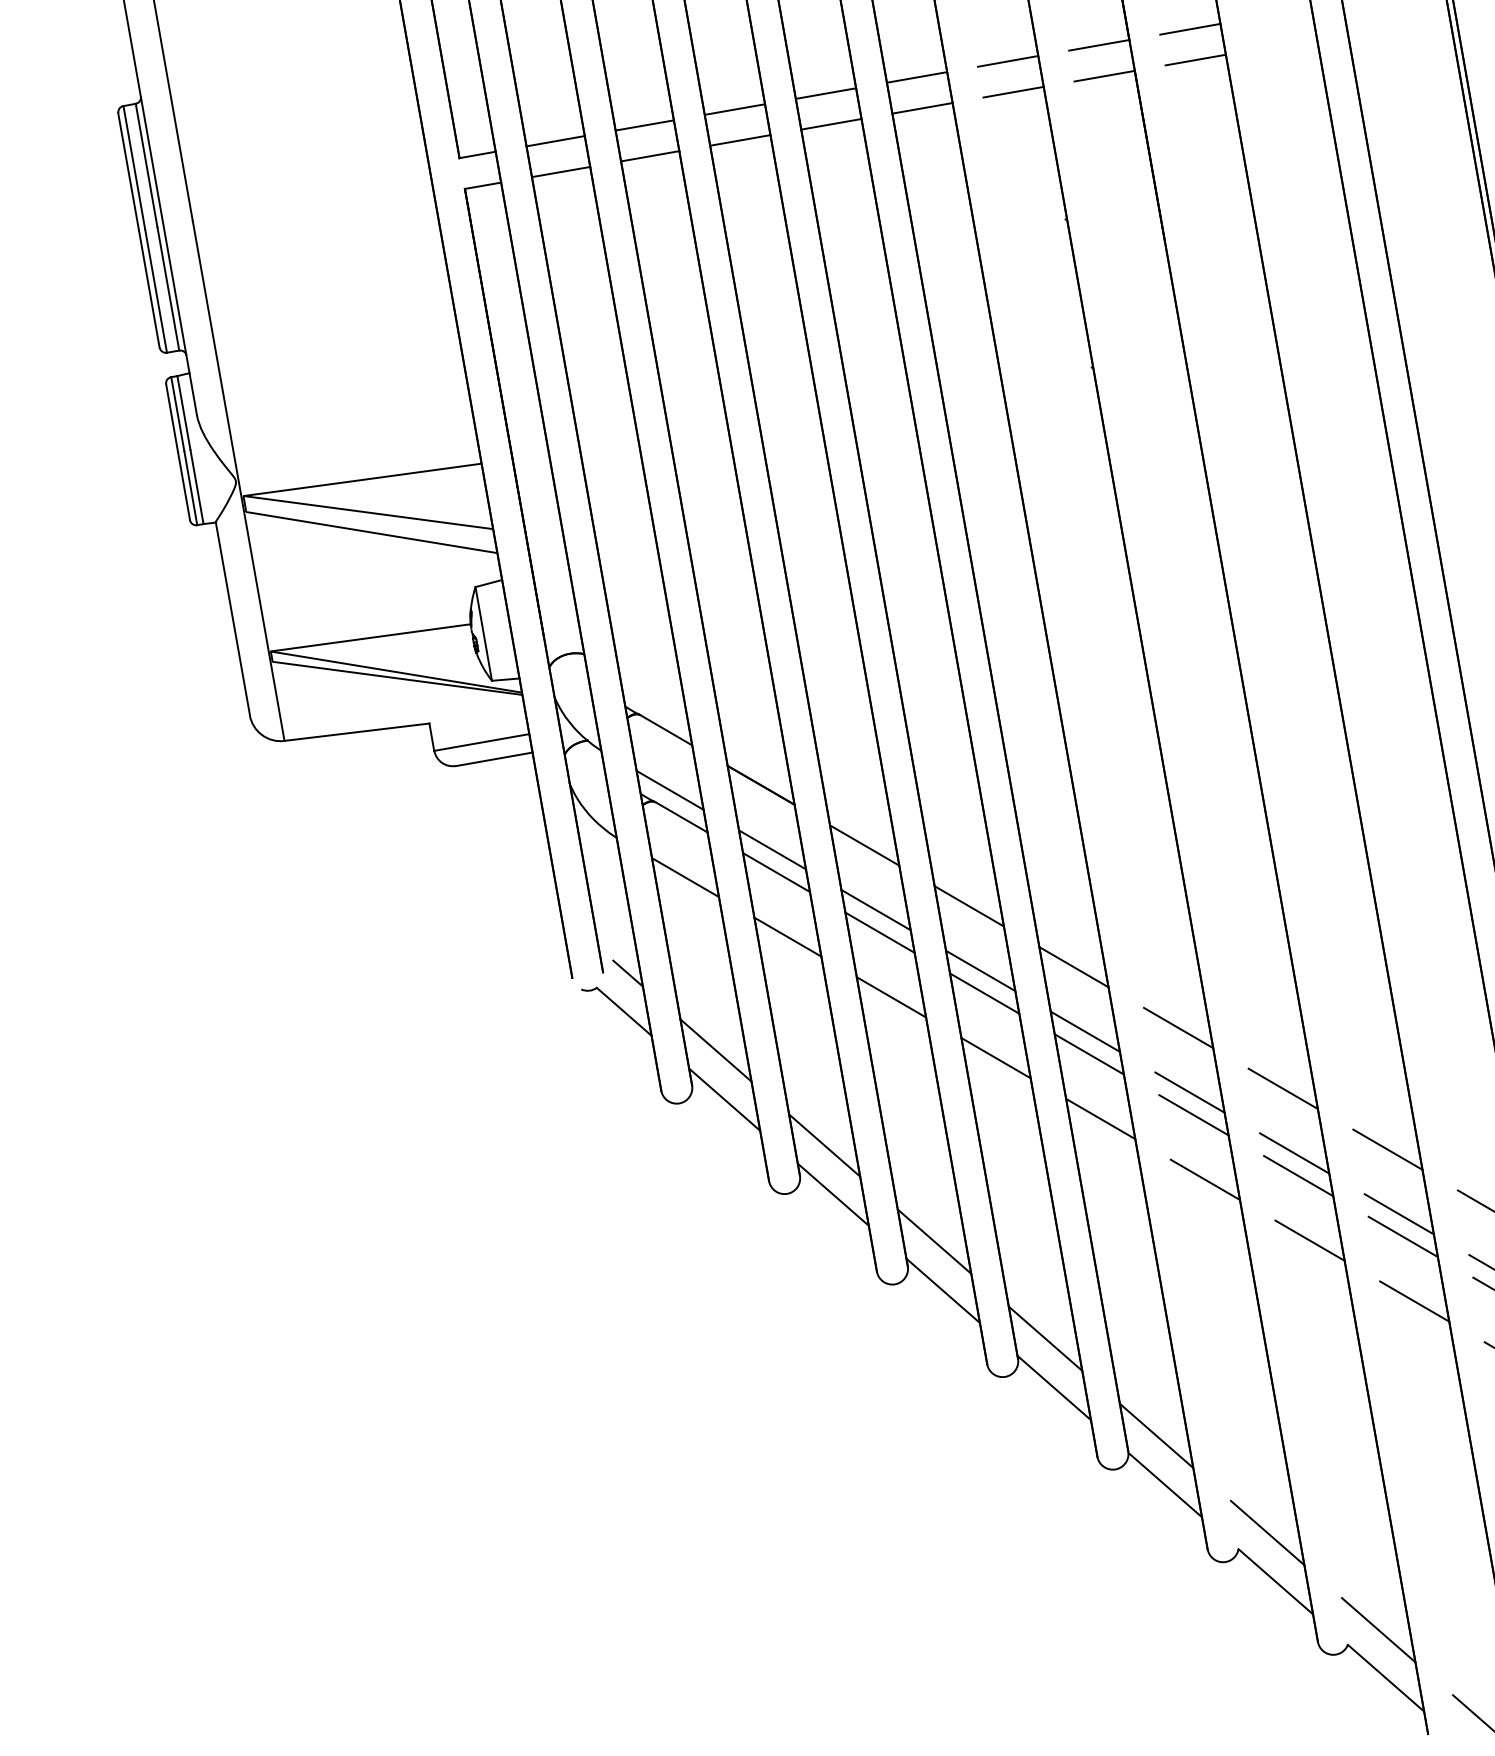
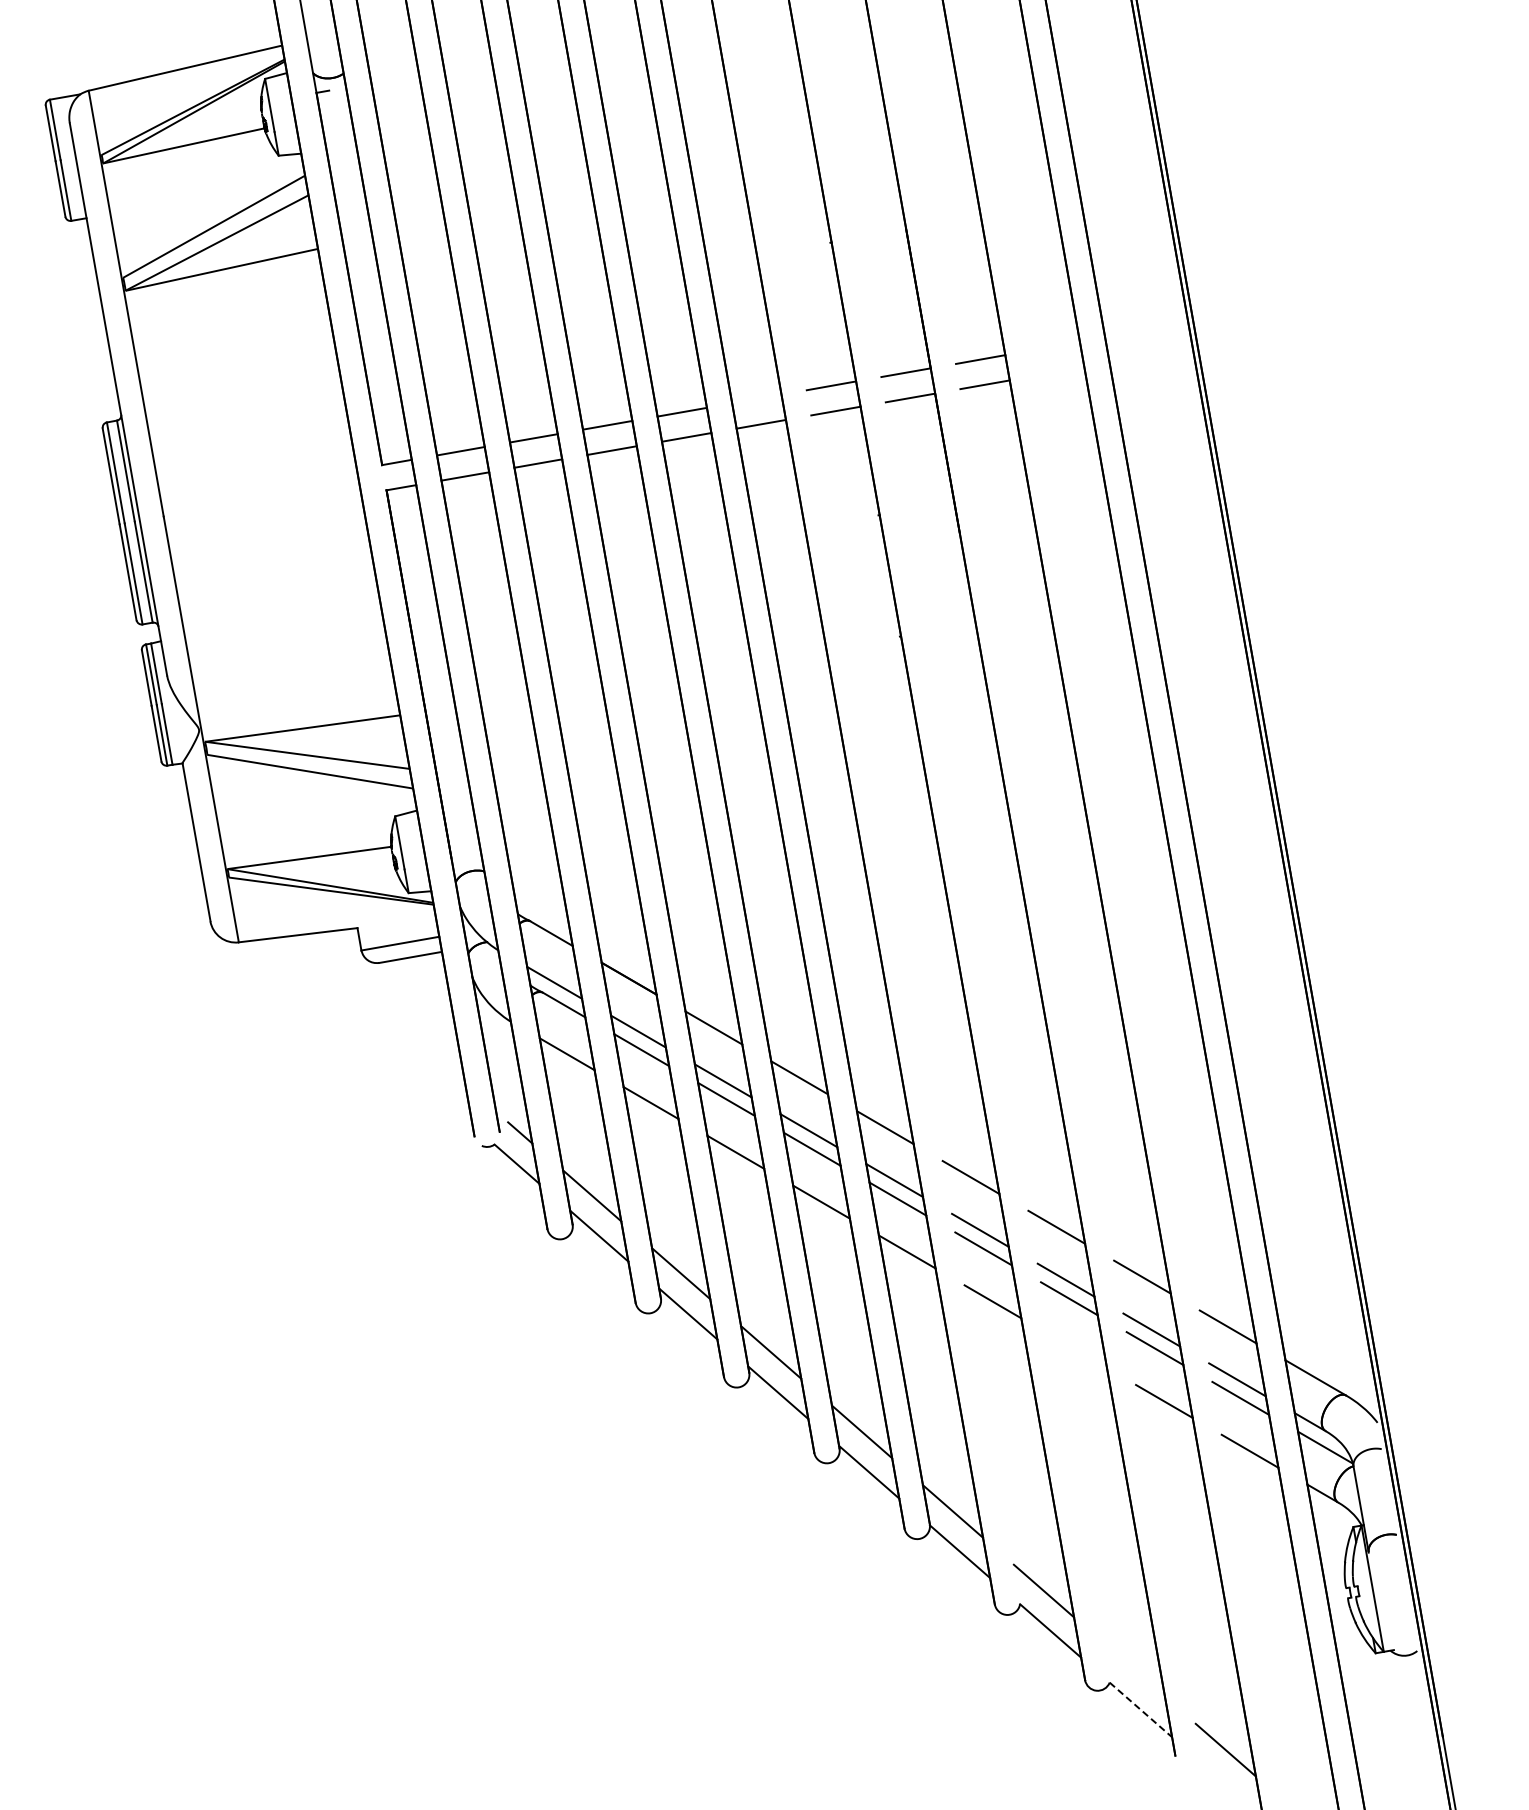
line: (916, 76) -> (756, 398), removed
line: (1309, 1240) -> (1078, 1351), removed
line: (1378, 1630) -> (1134, 1670), removed
line: (1386, 1678) -> (1141, 1710), solid -> dashed

